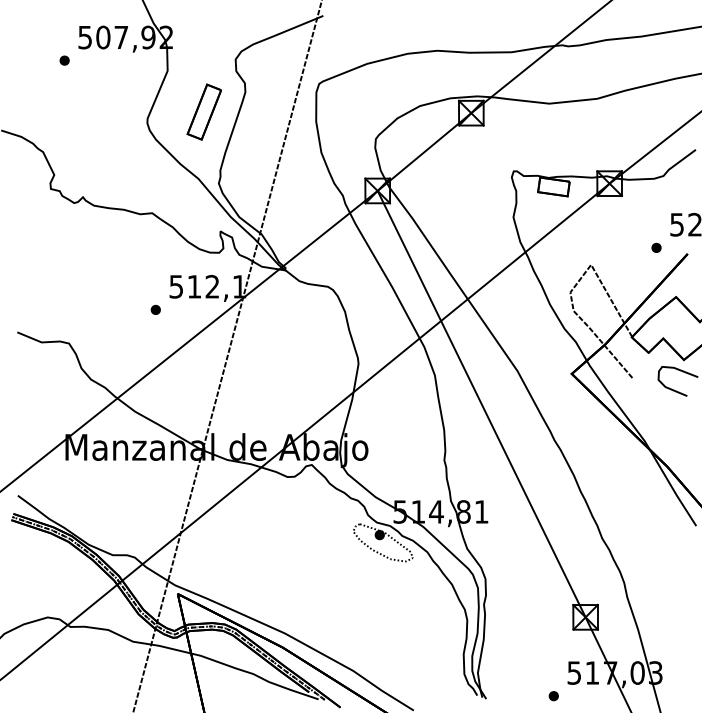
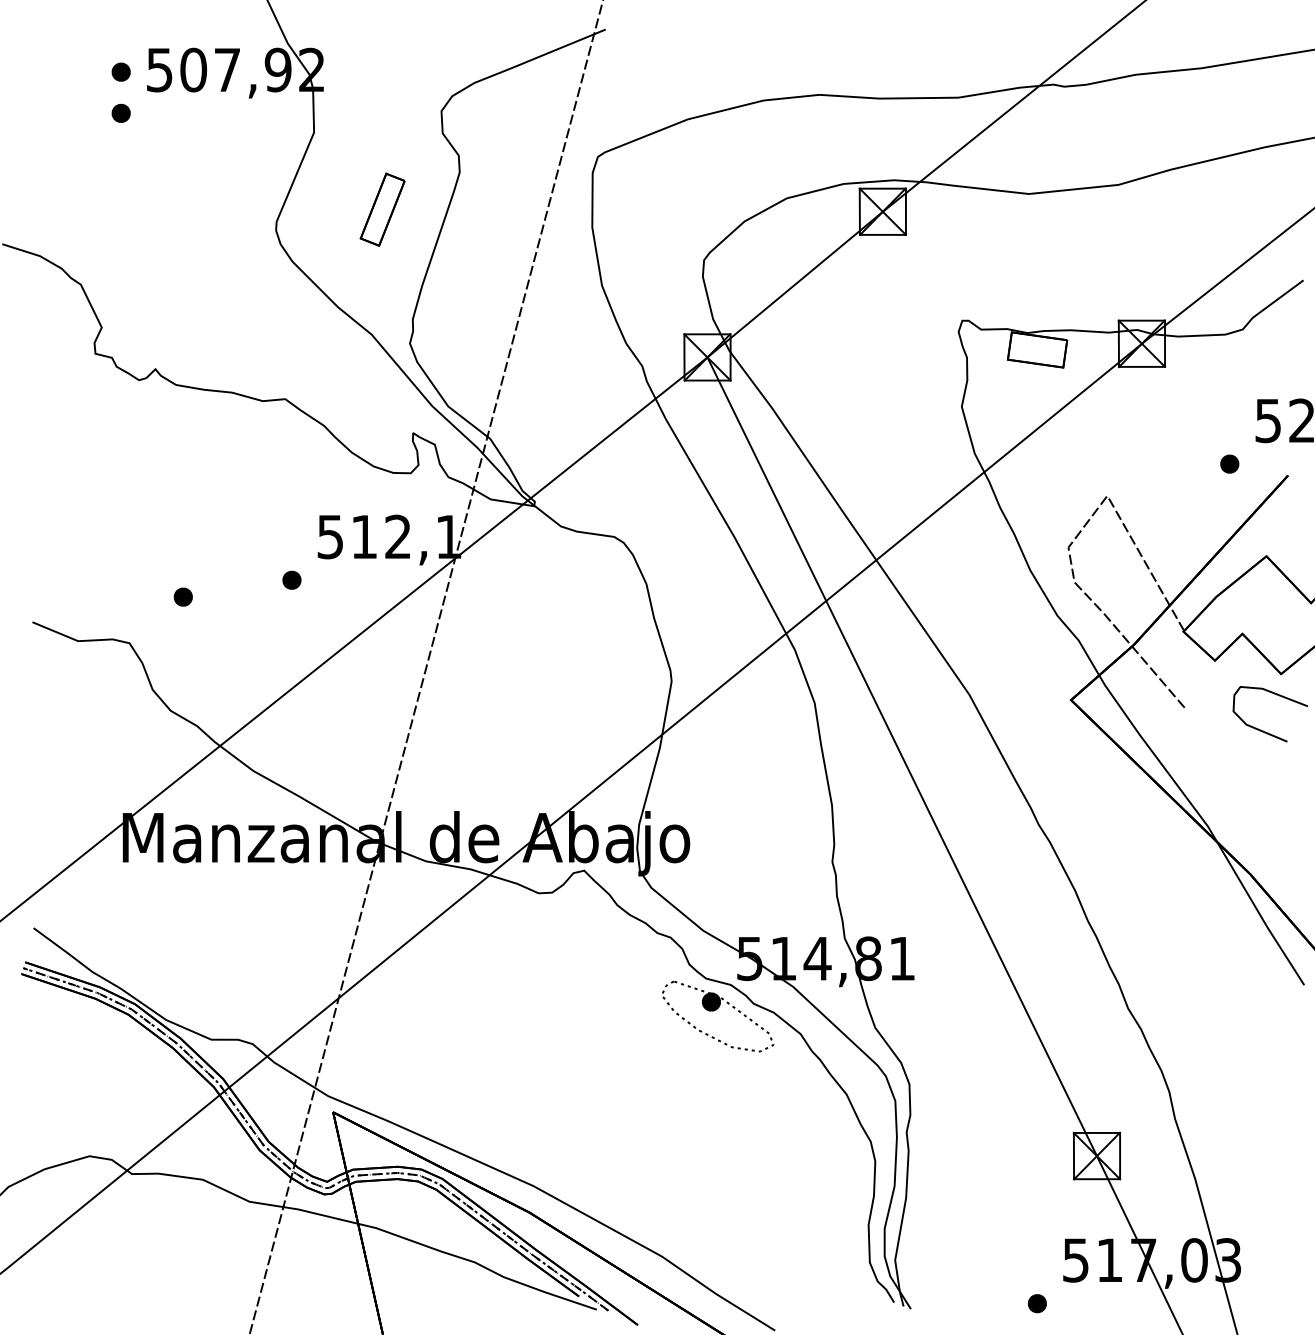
part: (64, 38) -> (120, 71), added
part: (203, 111) -> (381, 208), size x0.7
part: (97, 318) -> (182, 596), added

